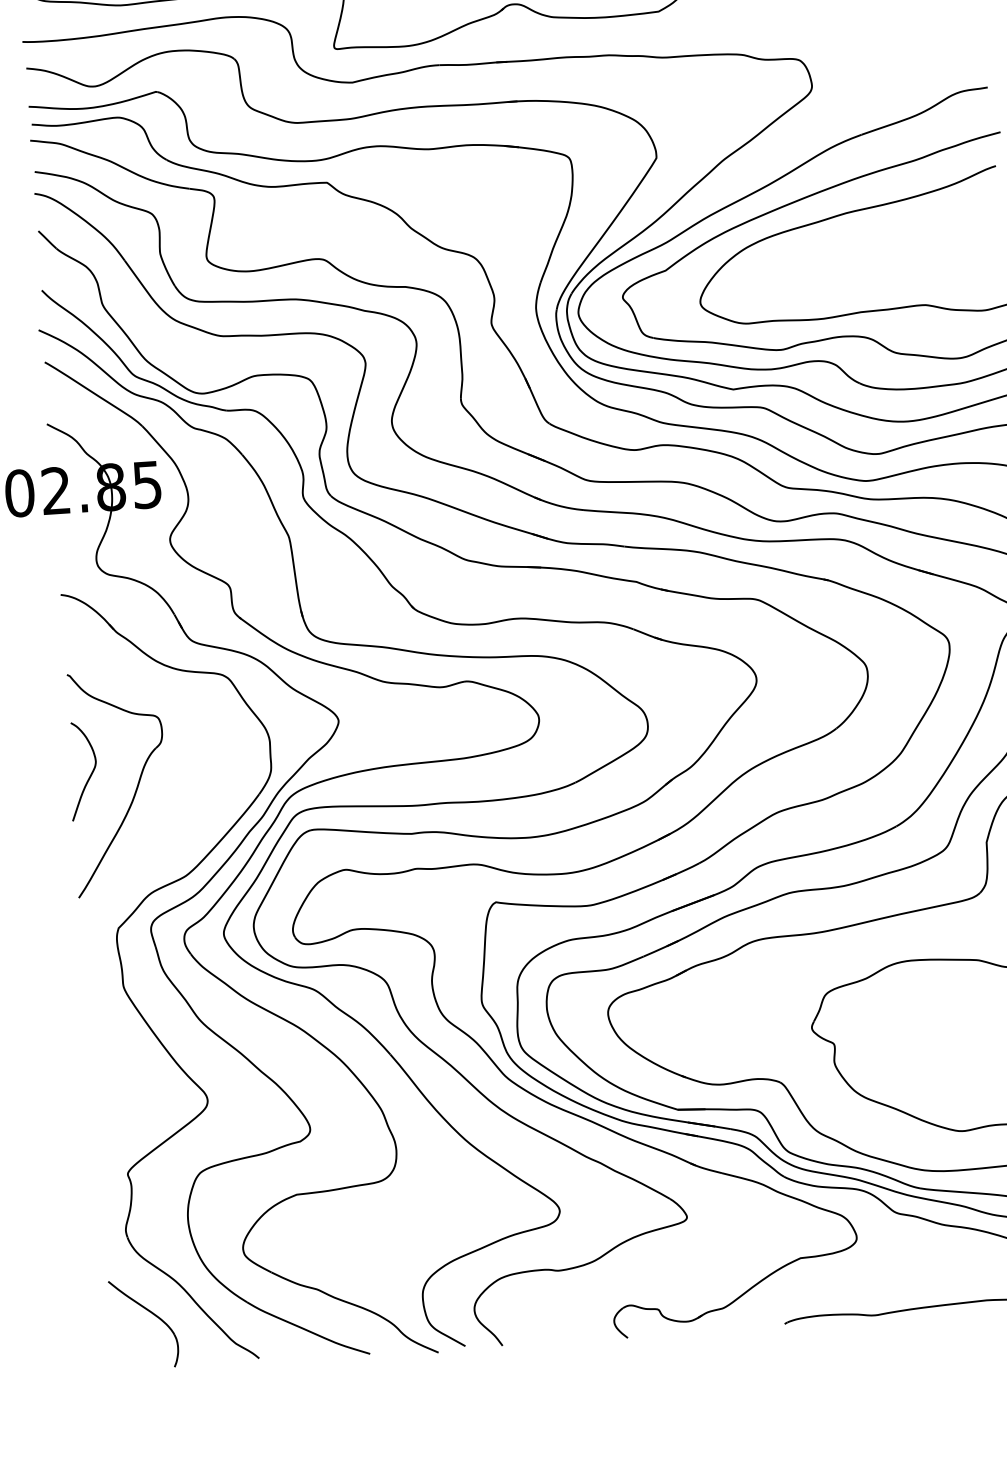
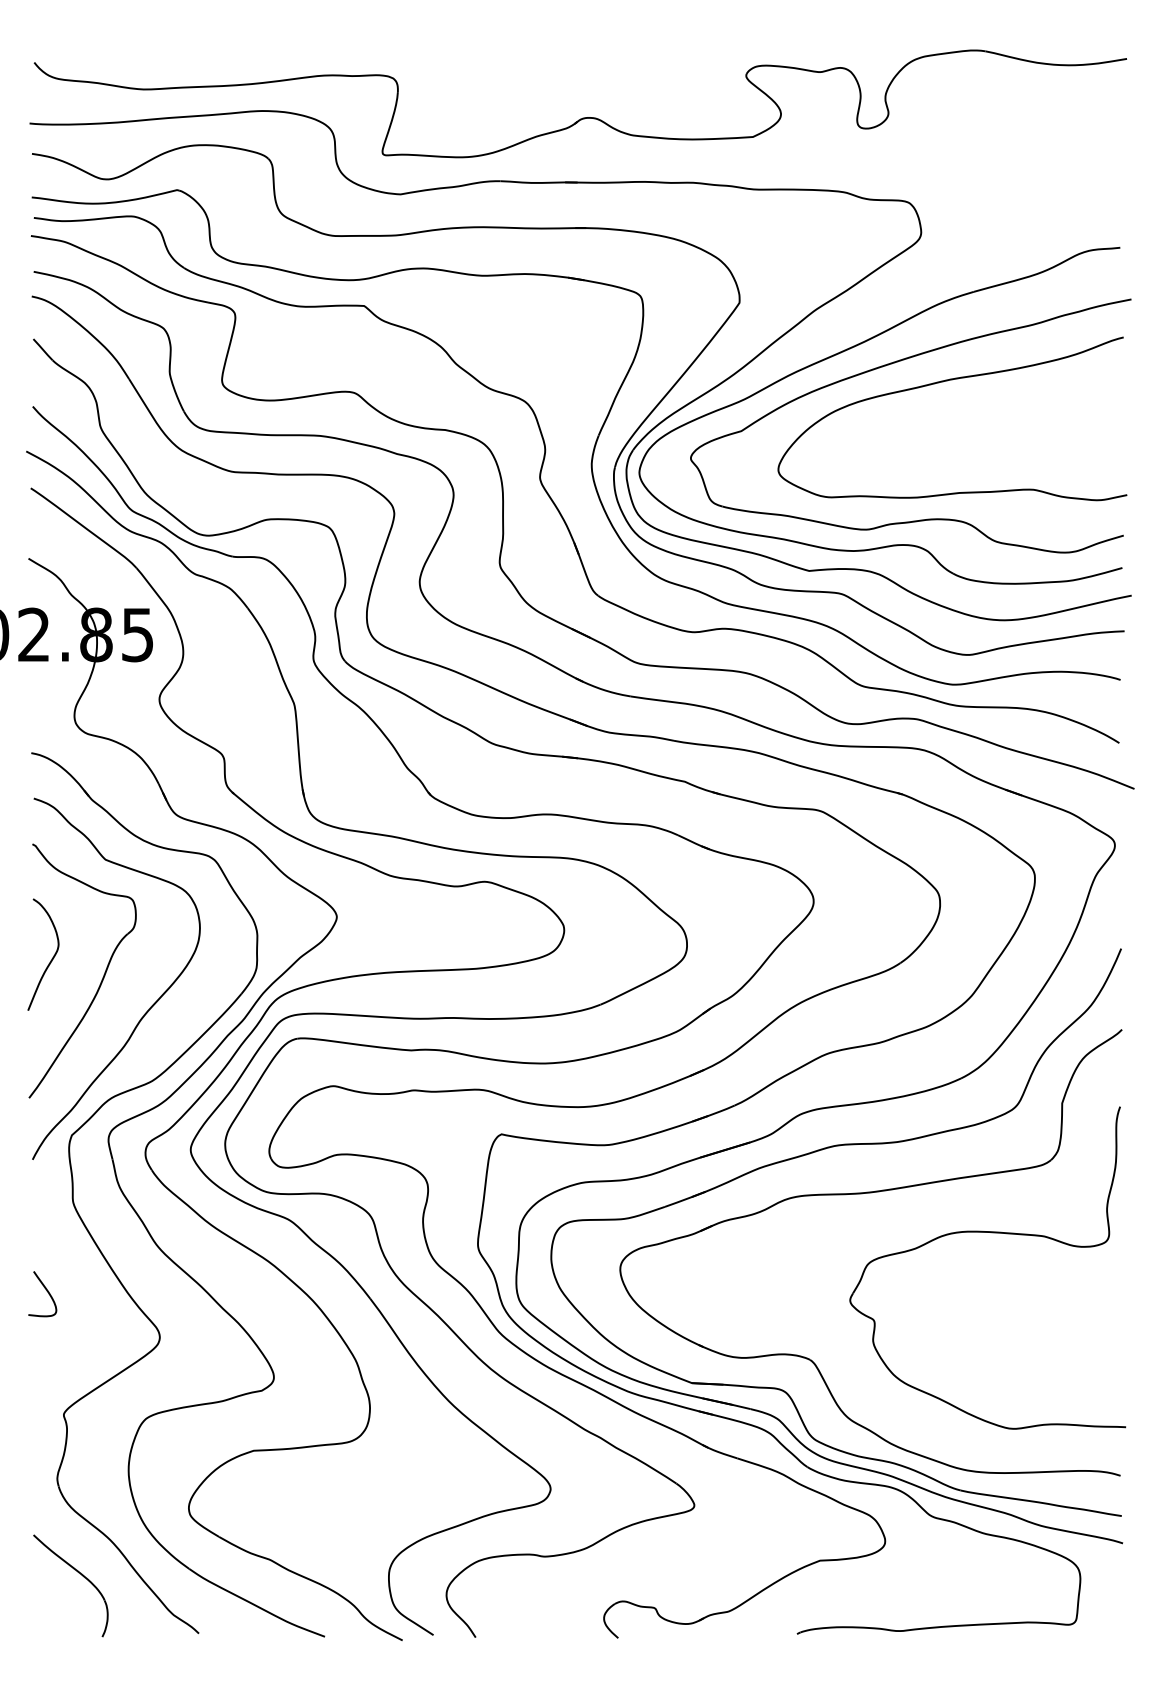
curve: (179, 811) -> (149, 1007), added
curve: (105, 1066) -> (46, 1291), added

